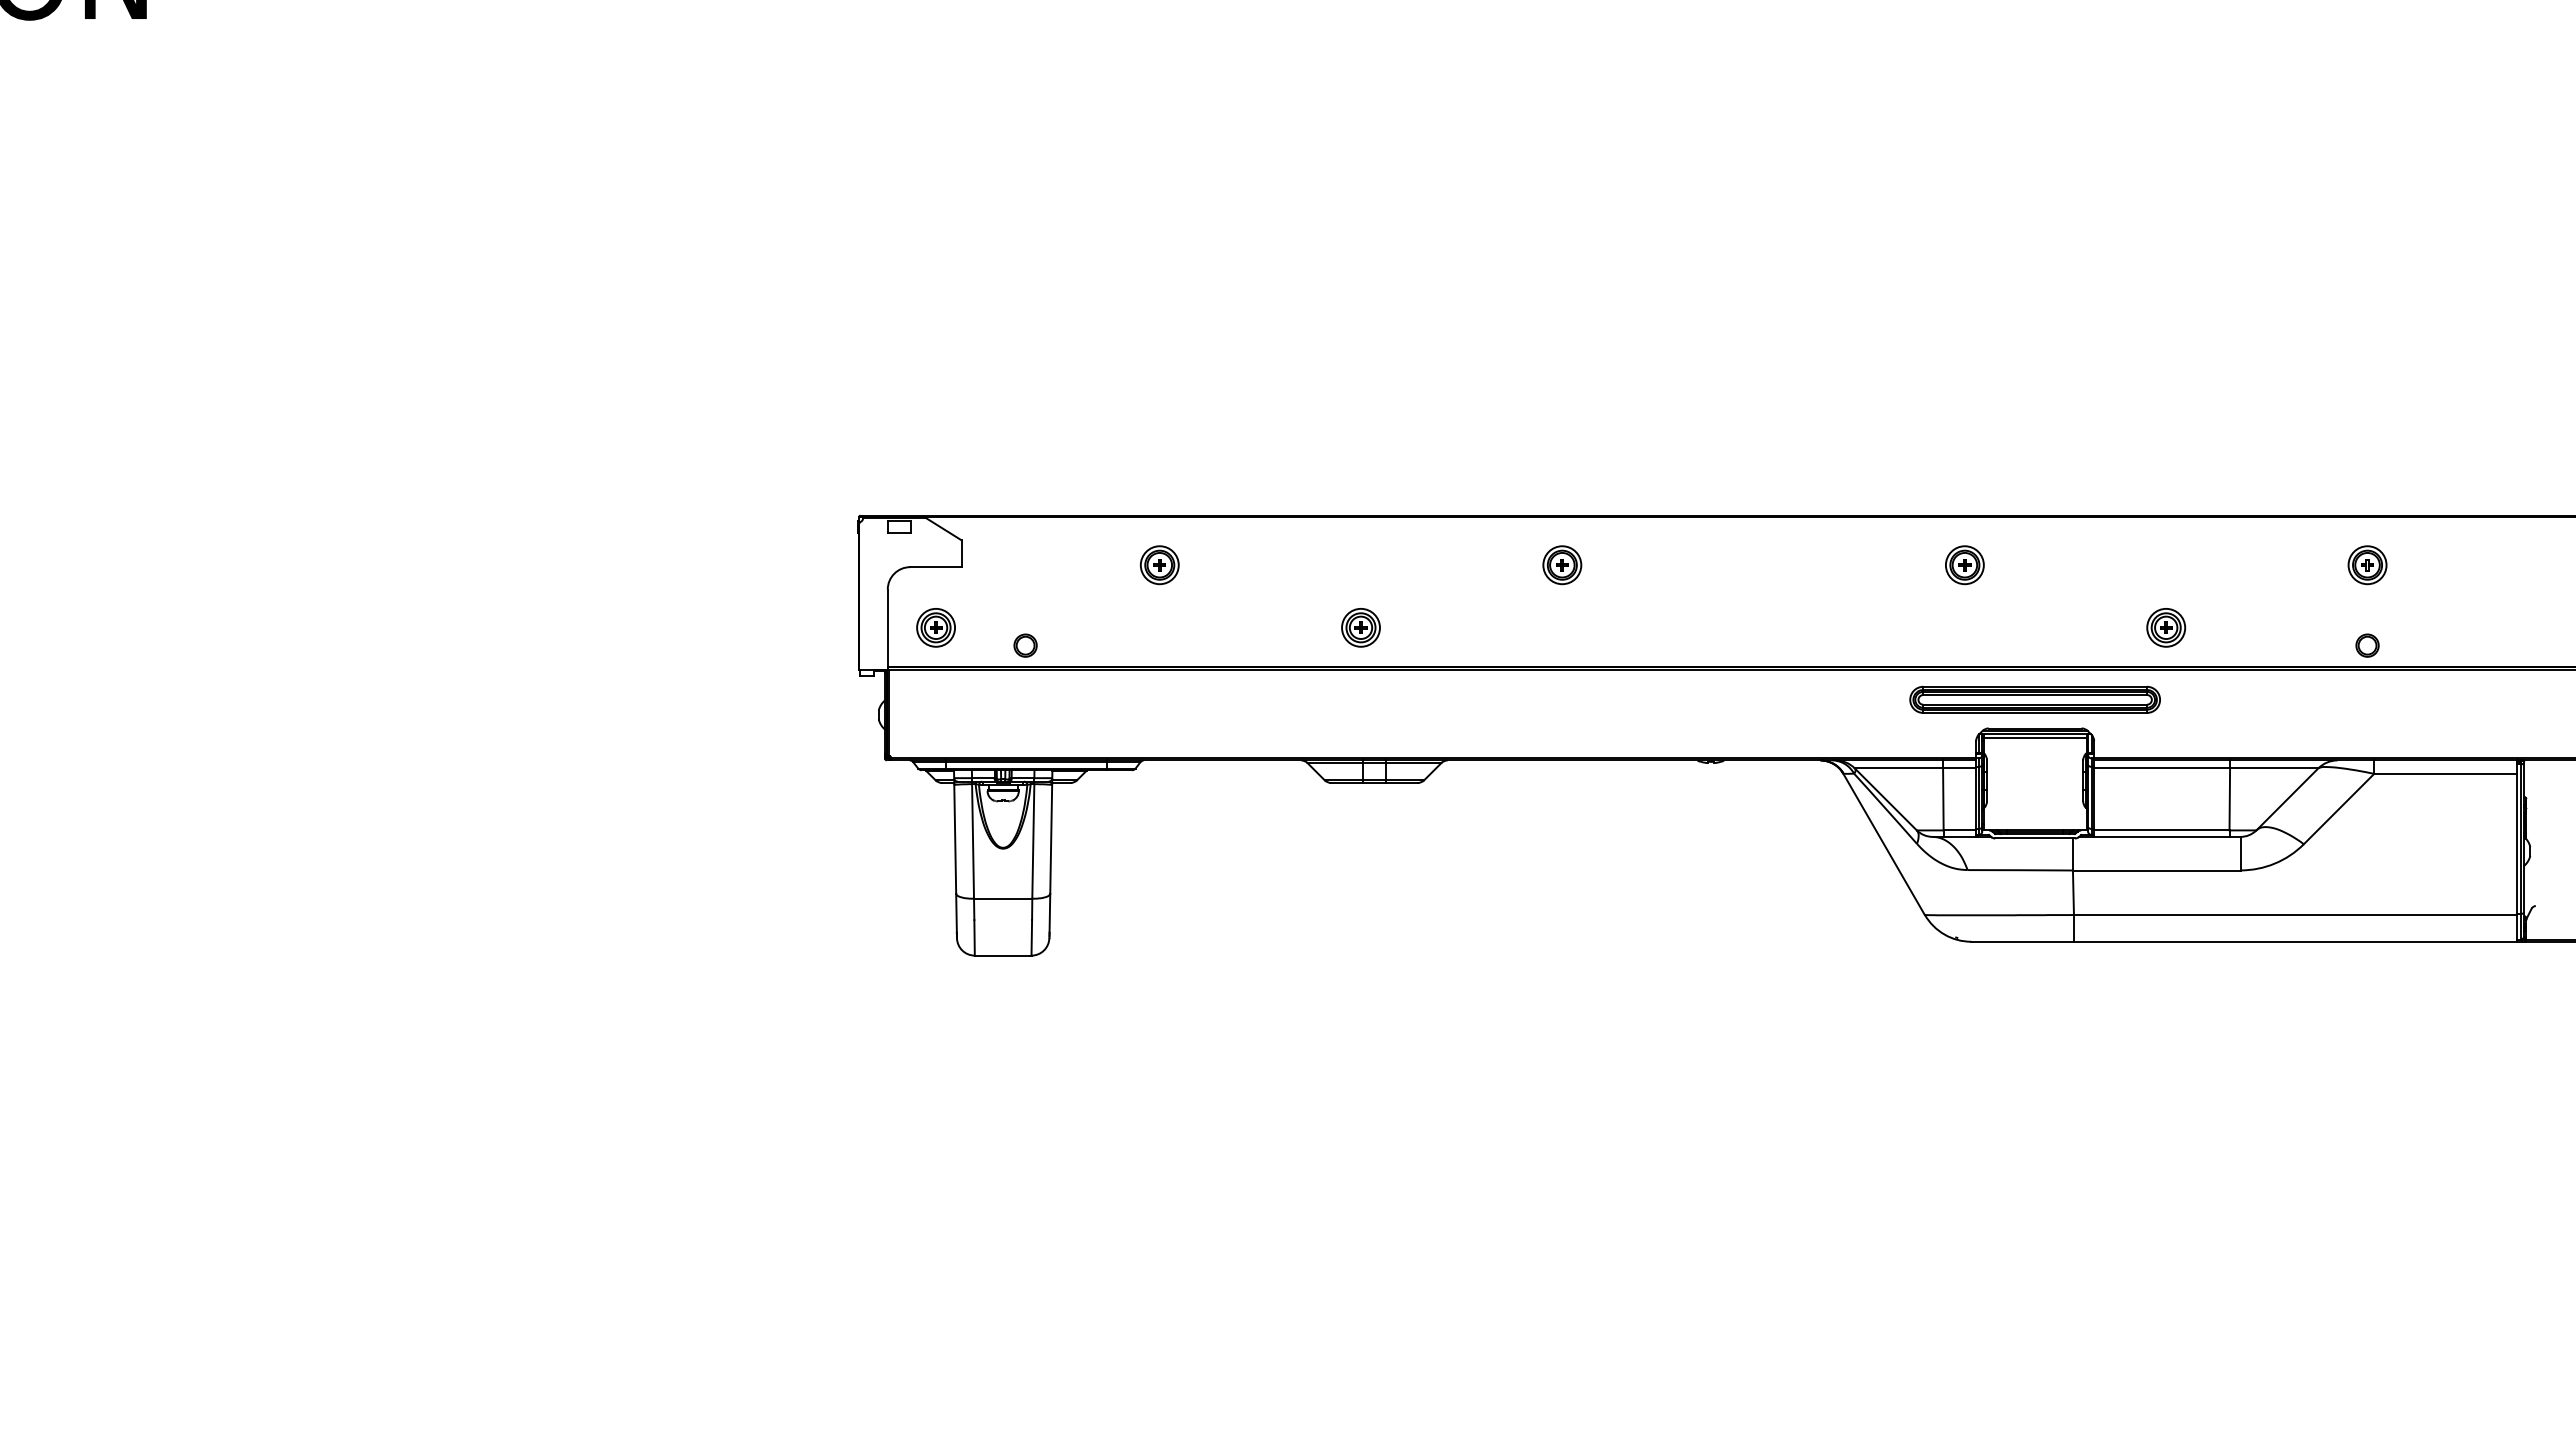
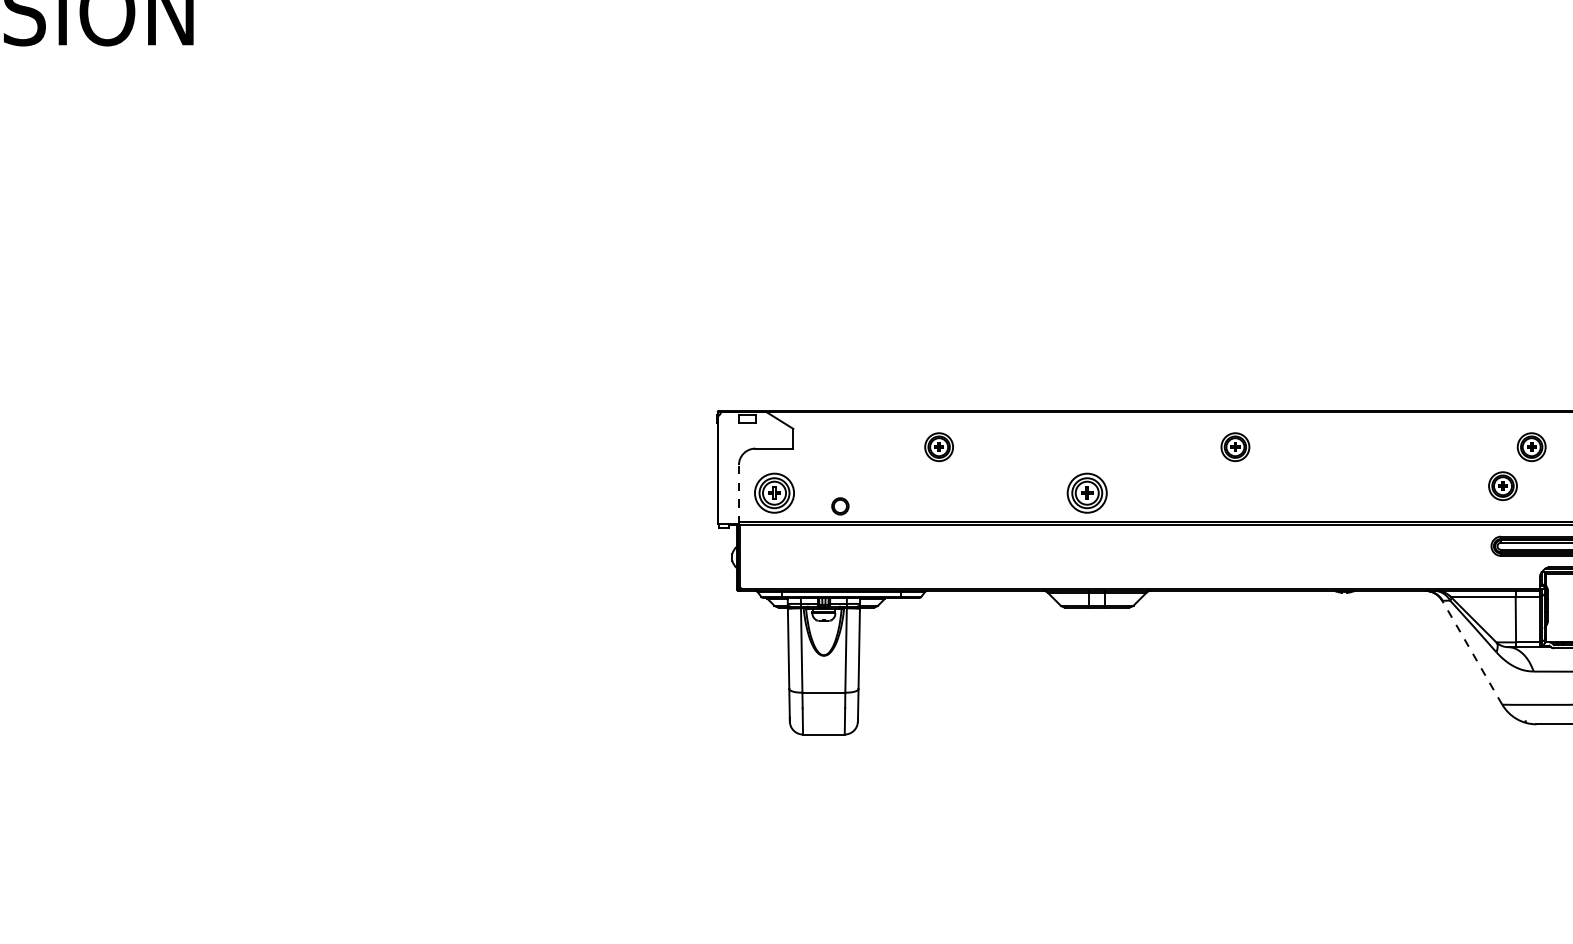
part: (1925, 618) -> (1502, 486), added
part: (935, 627) -> (774, 493), size x1.4
part: (1360, 627) -> (1086, 493), size x1.4
line: (887, 629) -> (738, 494), solid -> dashed
line: (1883, 843) -> (1471, 652), solid -> dashed

